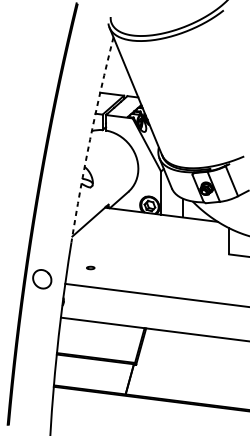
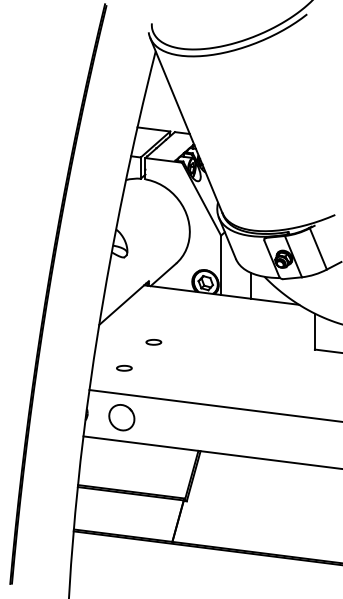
arc: (90, 139) -> (123, 191), dashed -> solid
part: (111, 249) -> (153, 342), added
part: (90, 267) -> (124, 367), size x1.43
part: (42, 279) -> (121, 417), moved

